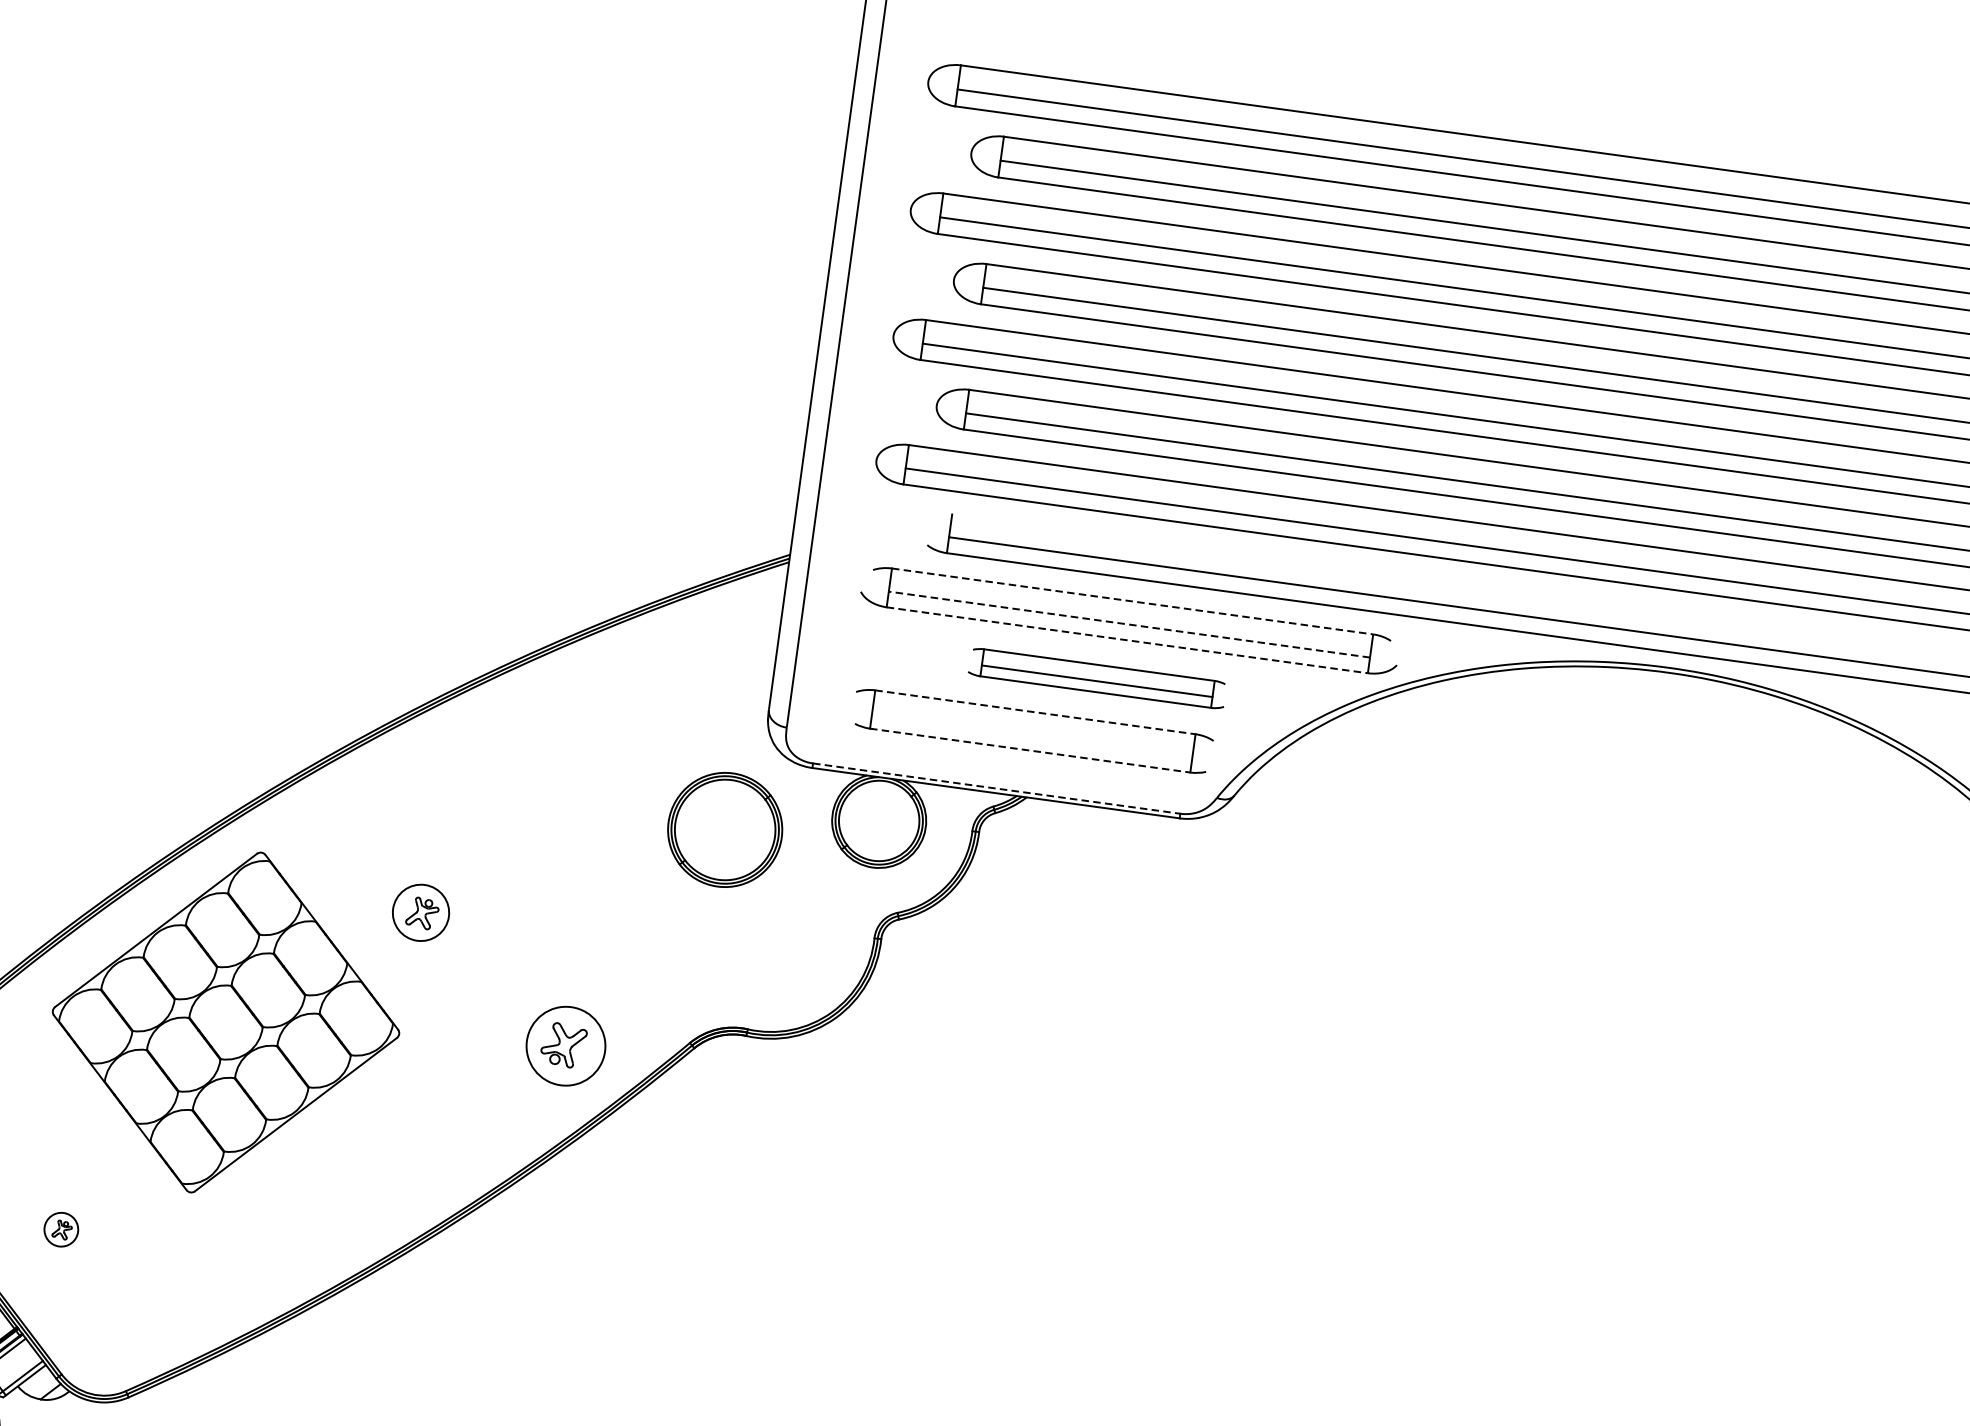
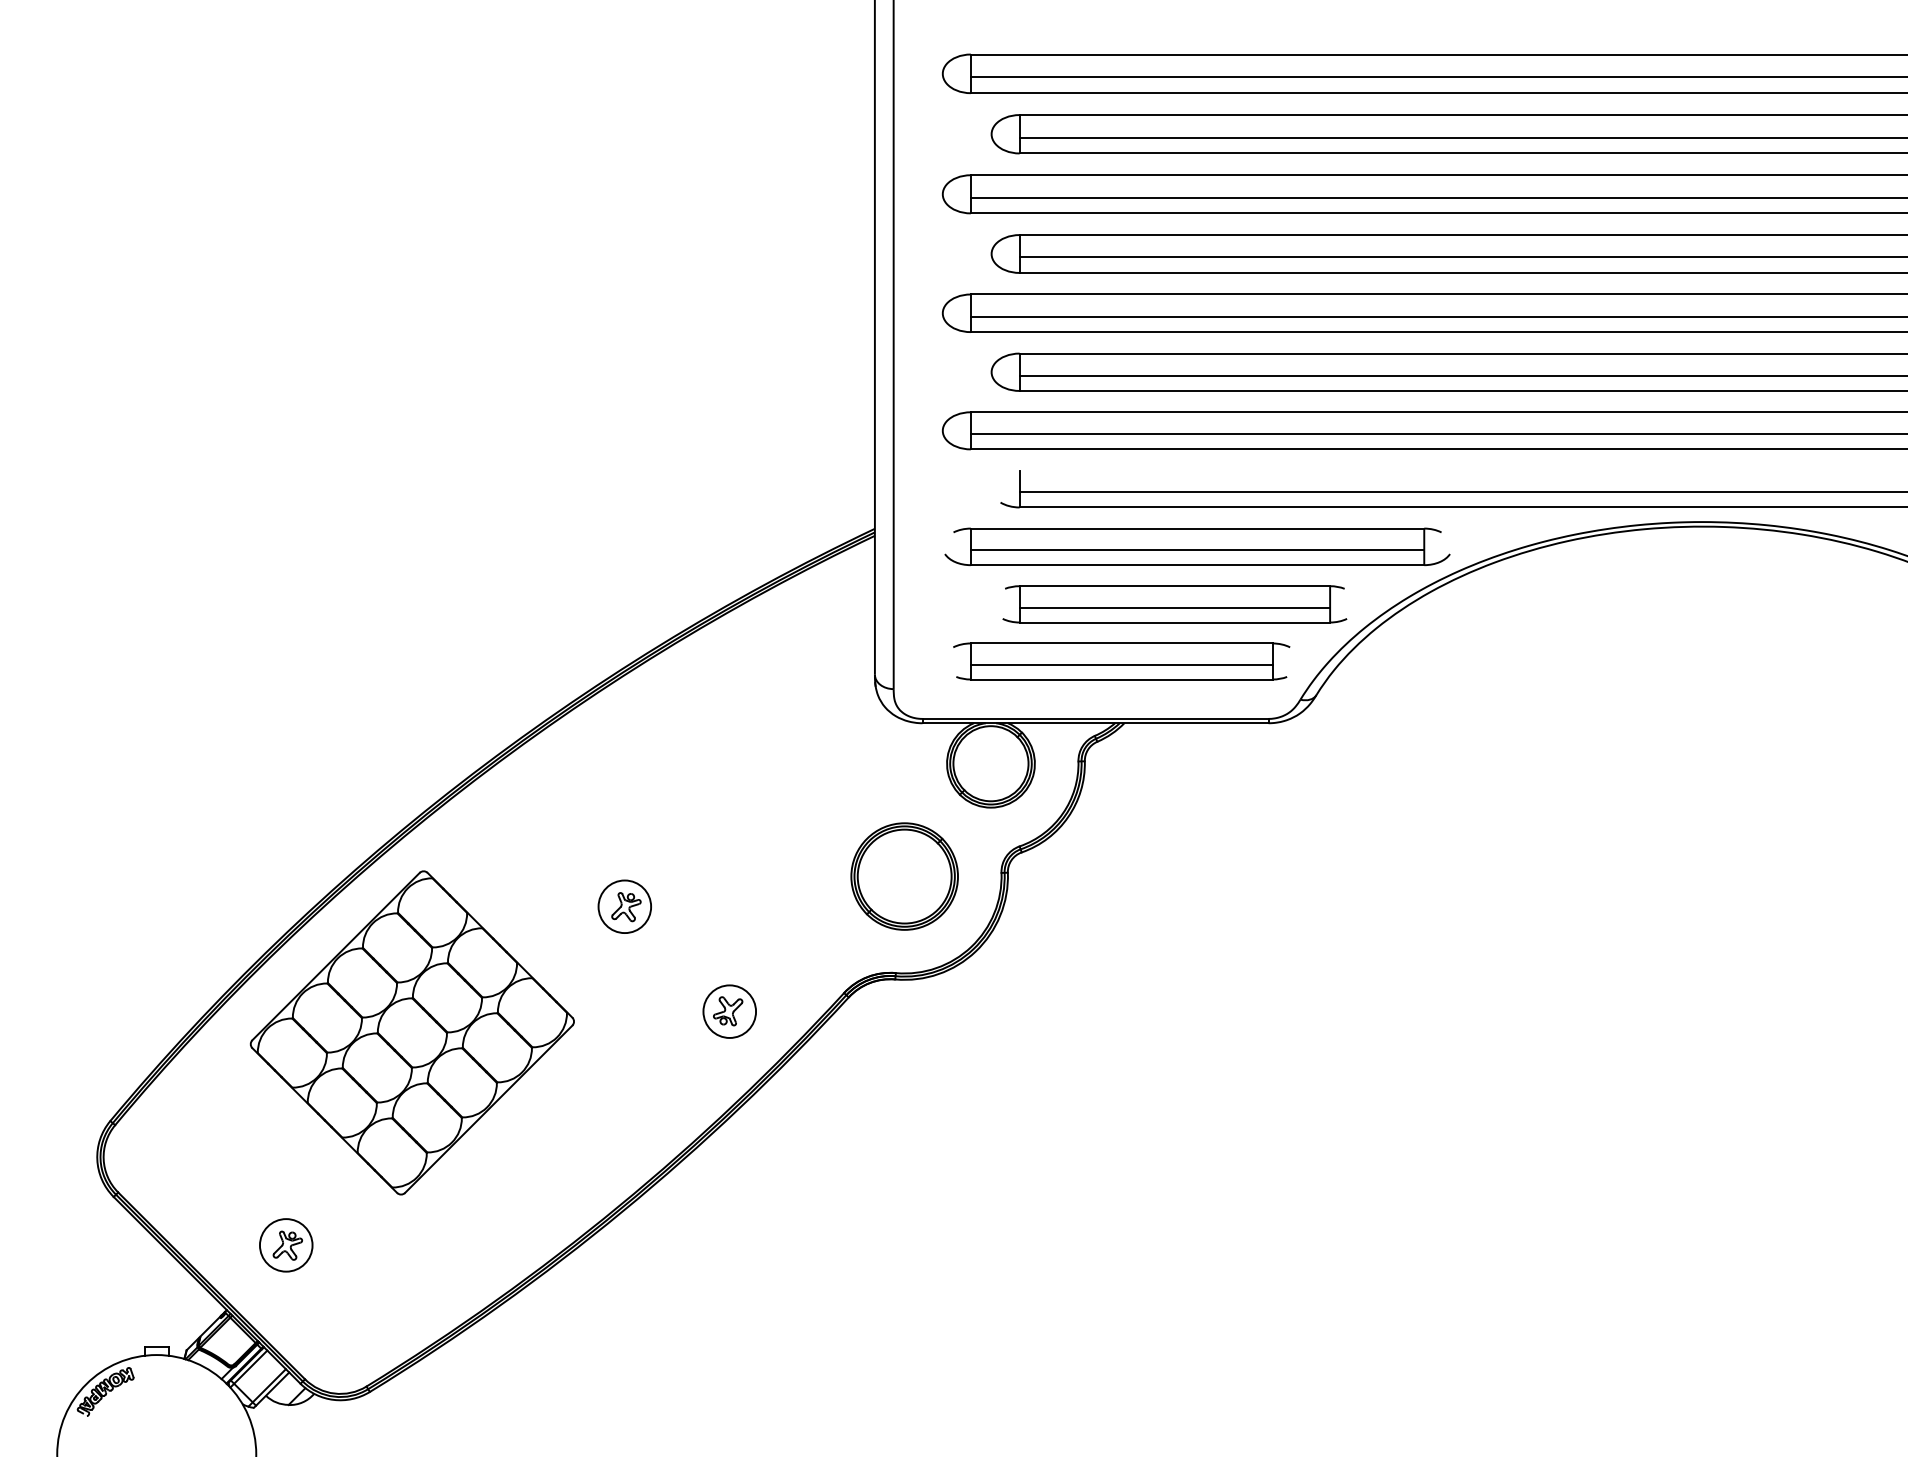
line: (1132, 601) -> (1197, 528), dashed -> solid
line: (1129, 624) -> (1197, 550), dashed -> solid
line: (1127, 640) -> (1197, 565), dashed -> solid
part: (1097, 678) -> (1174, 604), size x1.43
line: (1035, 712) -> (1121, 643), dashed -> solid
line: (1031, 735) -> (1121, 665), added
line: (1029, 750) -> (1121, 679), dashed -> solid
line: (997, 788) -> (1096, 718), dashed -> solid
part: (725, 829) -> (904, 876), moved
part: (420, 912) -> (624, 906), moved
part: (565, 1045) -> (729, 1011), size x0.71
part: (61, 1229) -> (286, 1245), size x1.67

